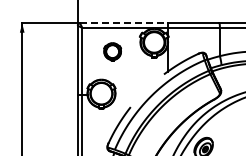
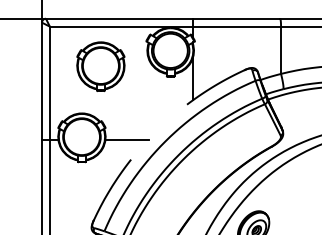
line: (123, 23) -> (118, 19), dashed -> solid
part: (112, 51) -> (100, 66), size x1.67
line: (128, 95) -> (127, 140), added

